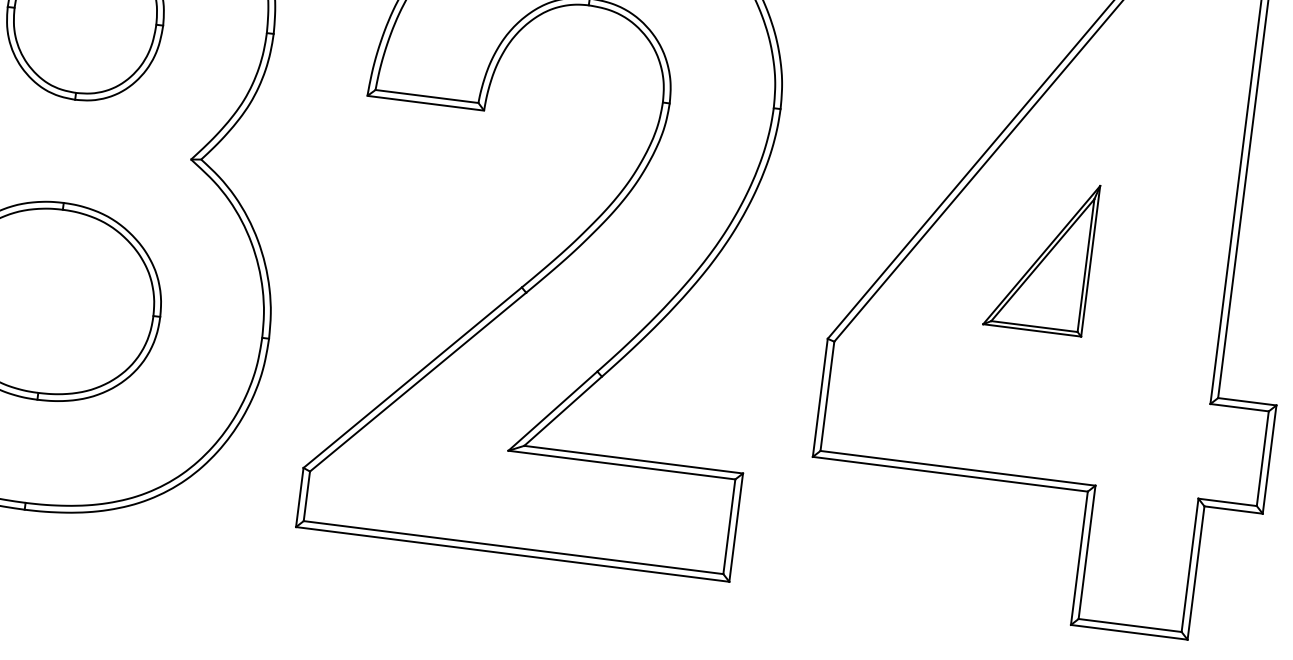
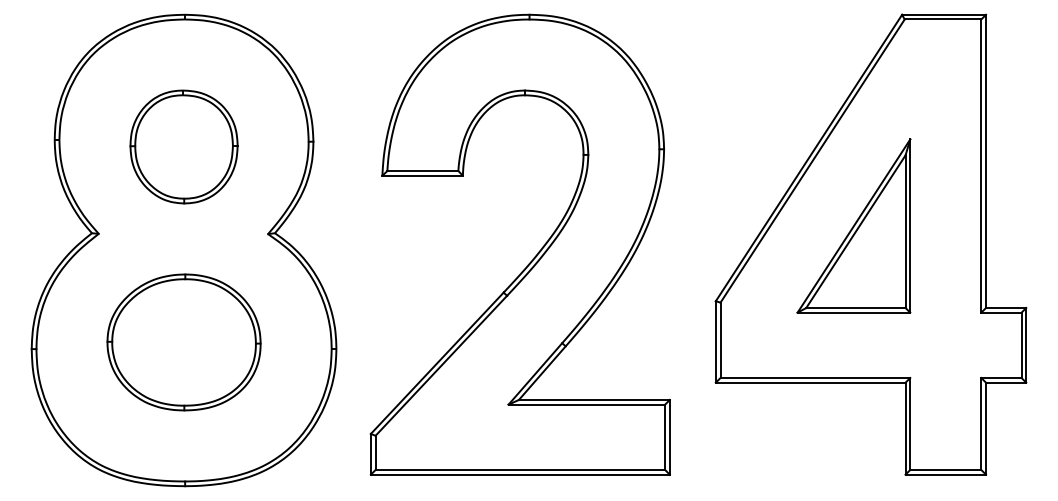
part: (1041, 254) -> (853, 225), size x1.67

